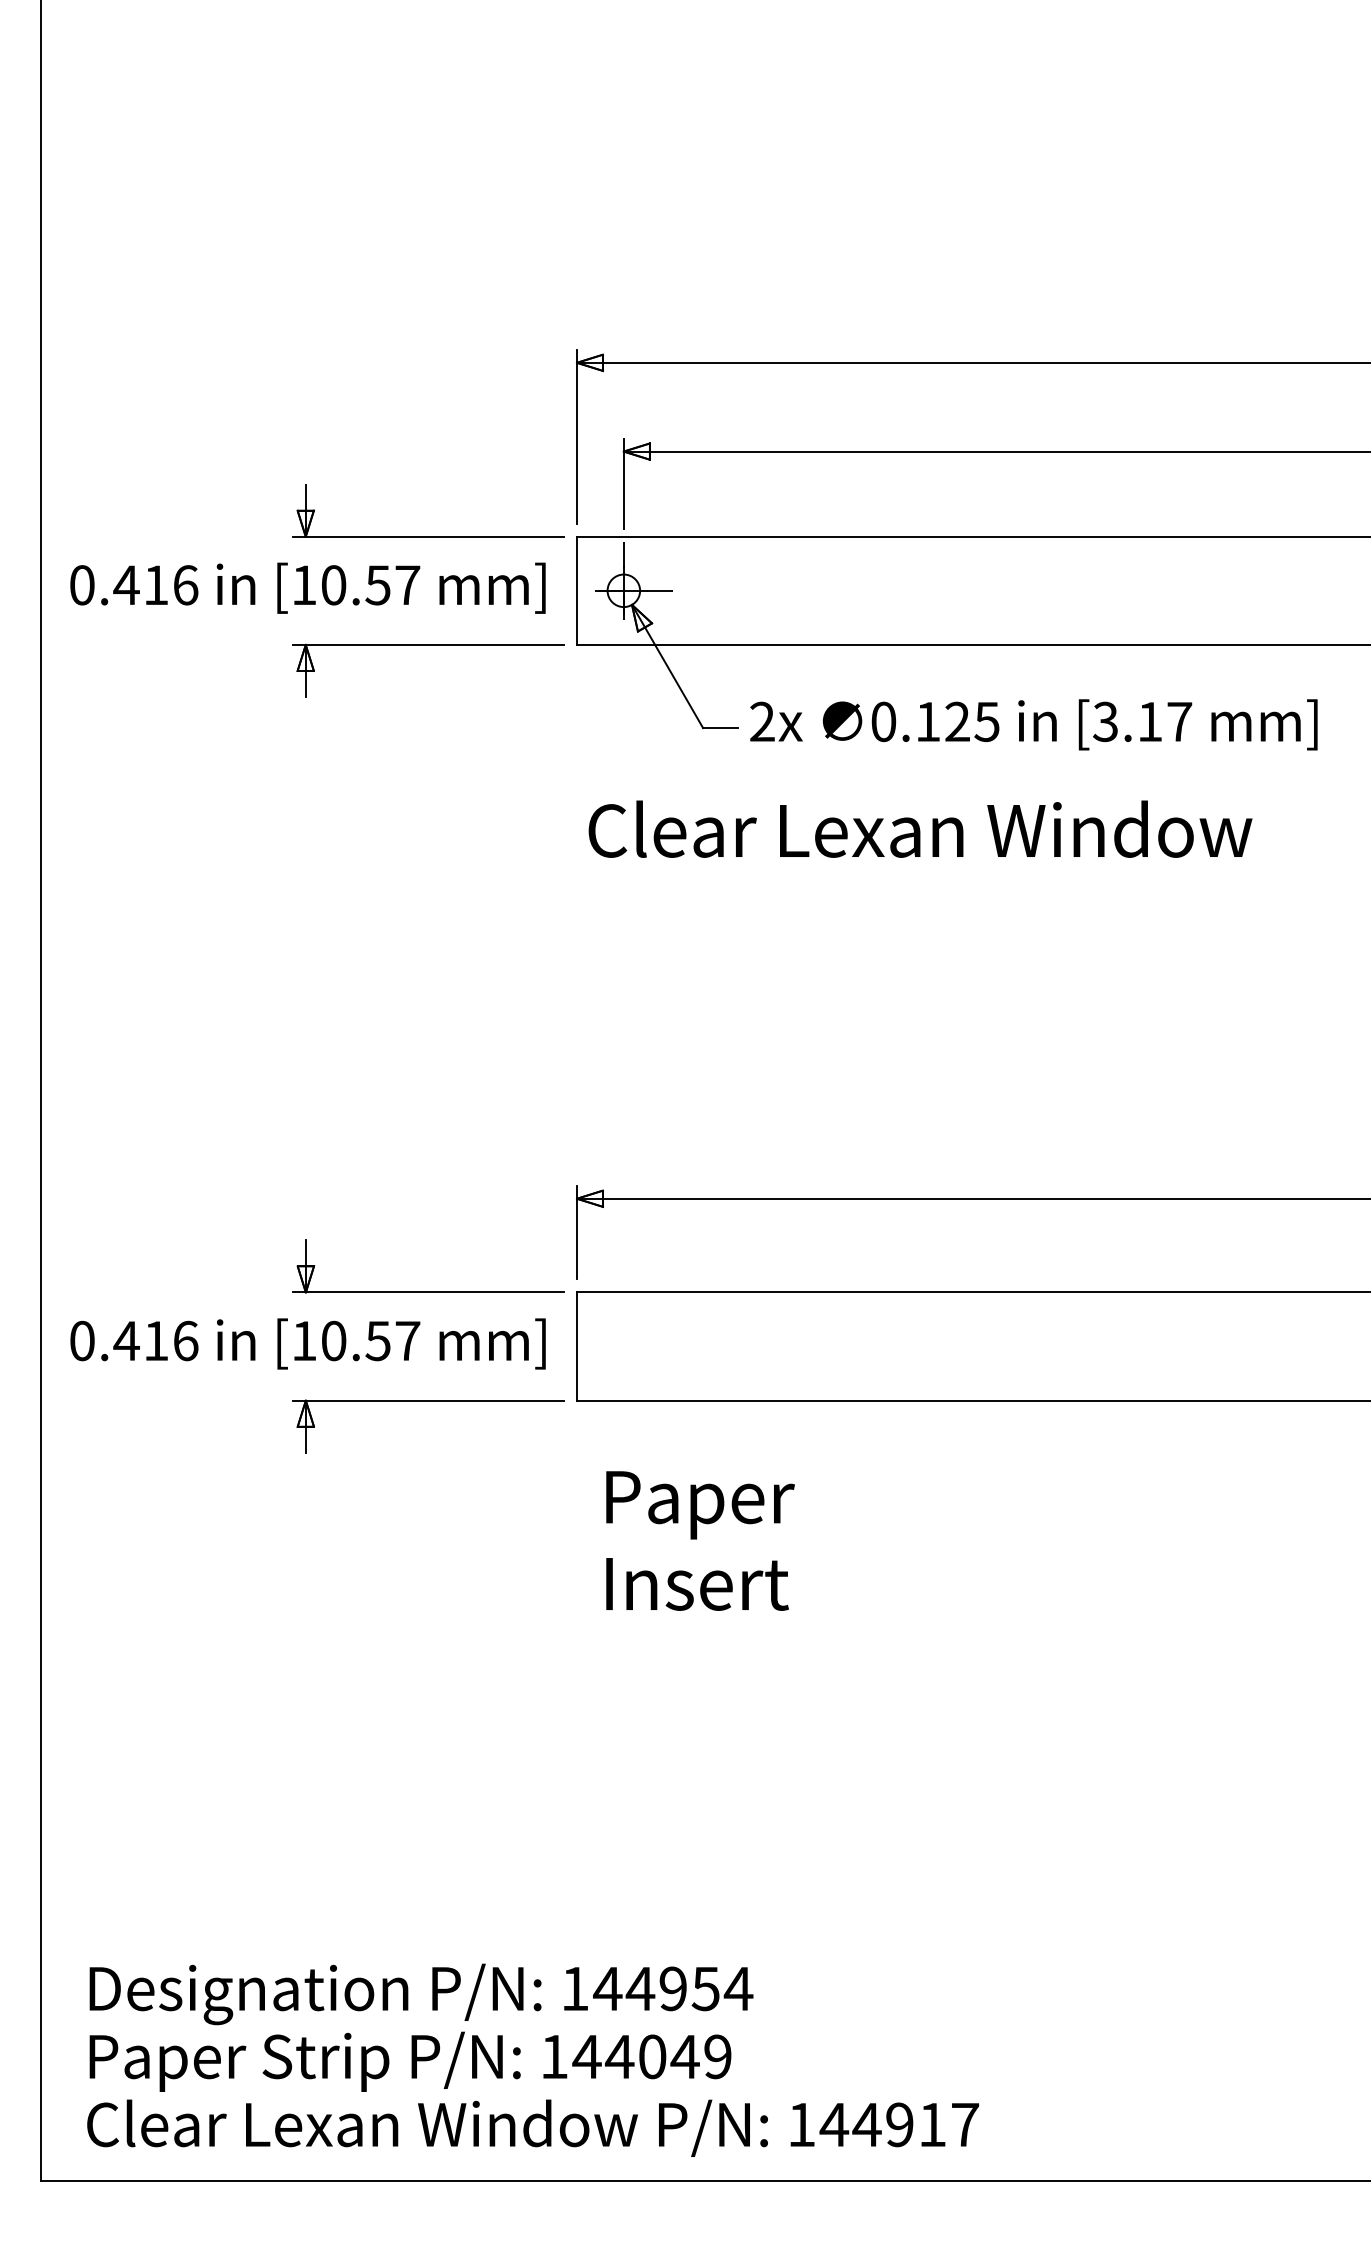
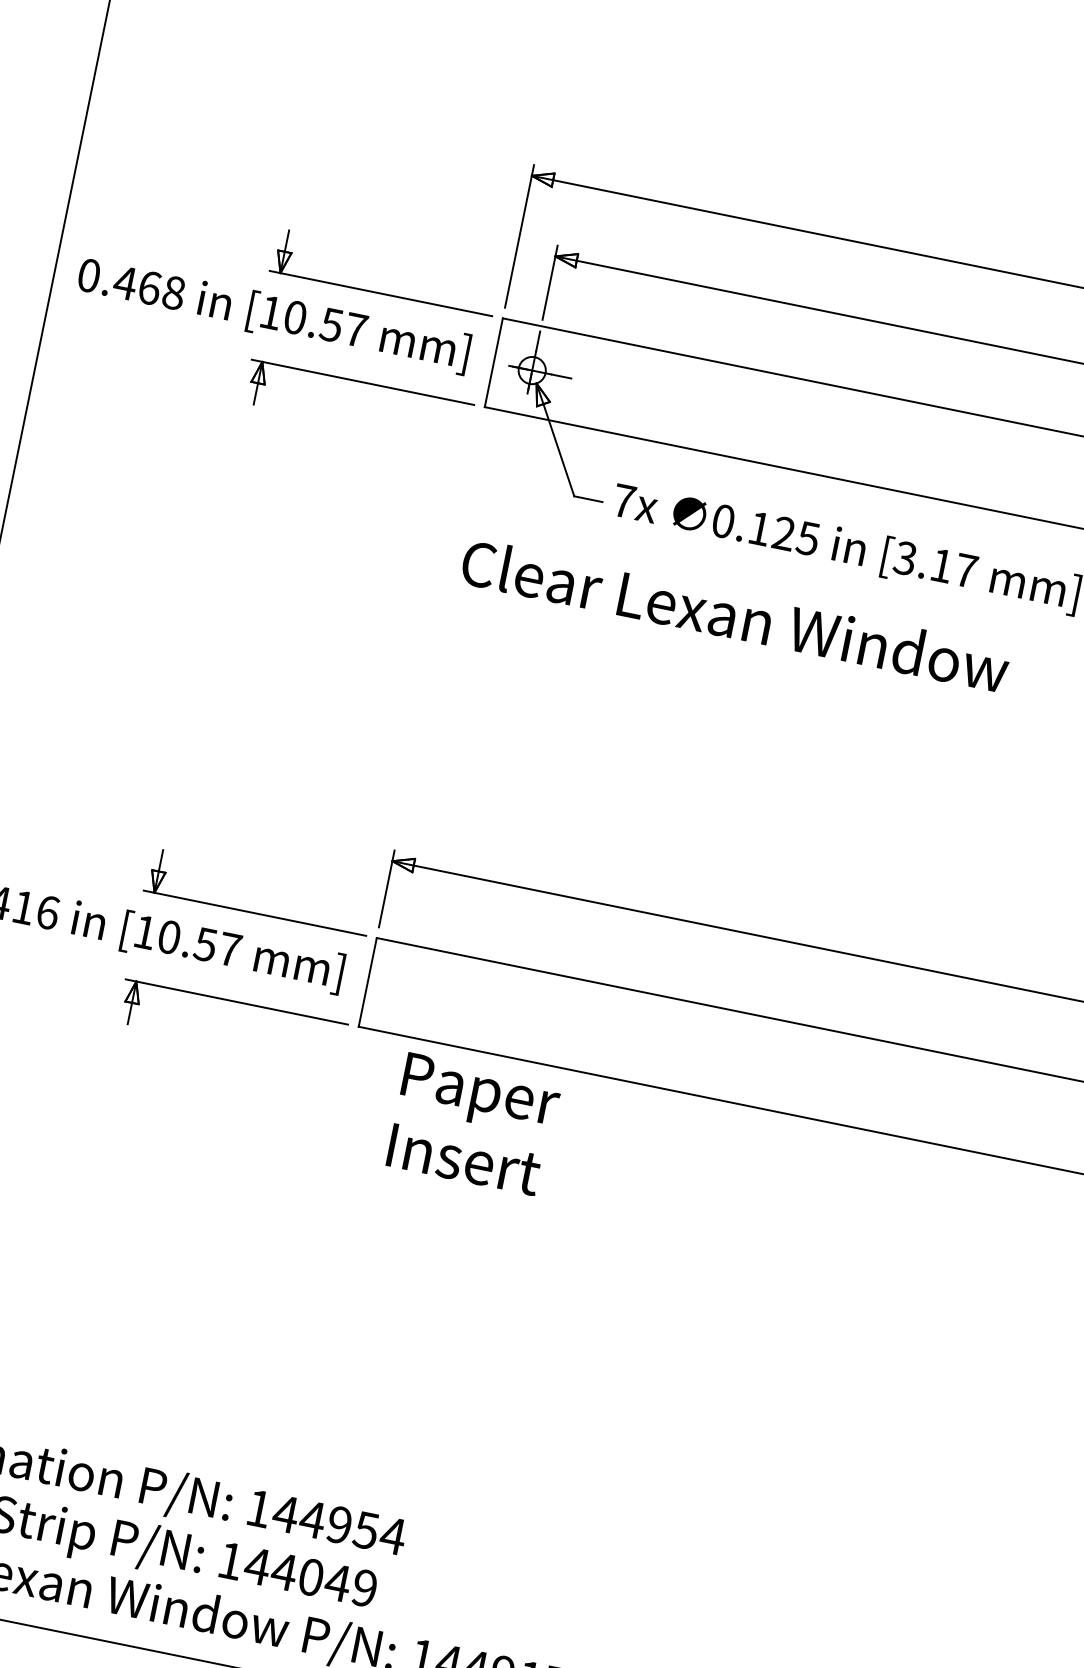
text: (171, 585) -> (162, 290), 0.416 -> 0.468
text: (762, 721) -> (624, 500), 2x -> 7x
text: (700, 1540) -> (474, 1124), moved

